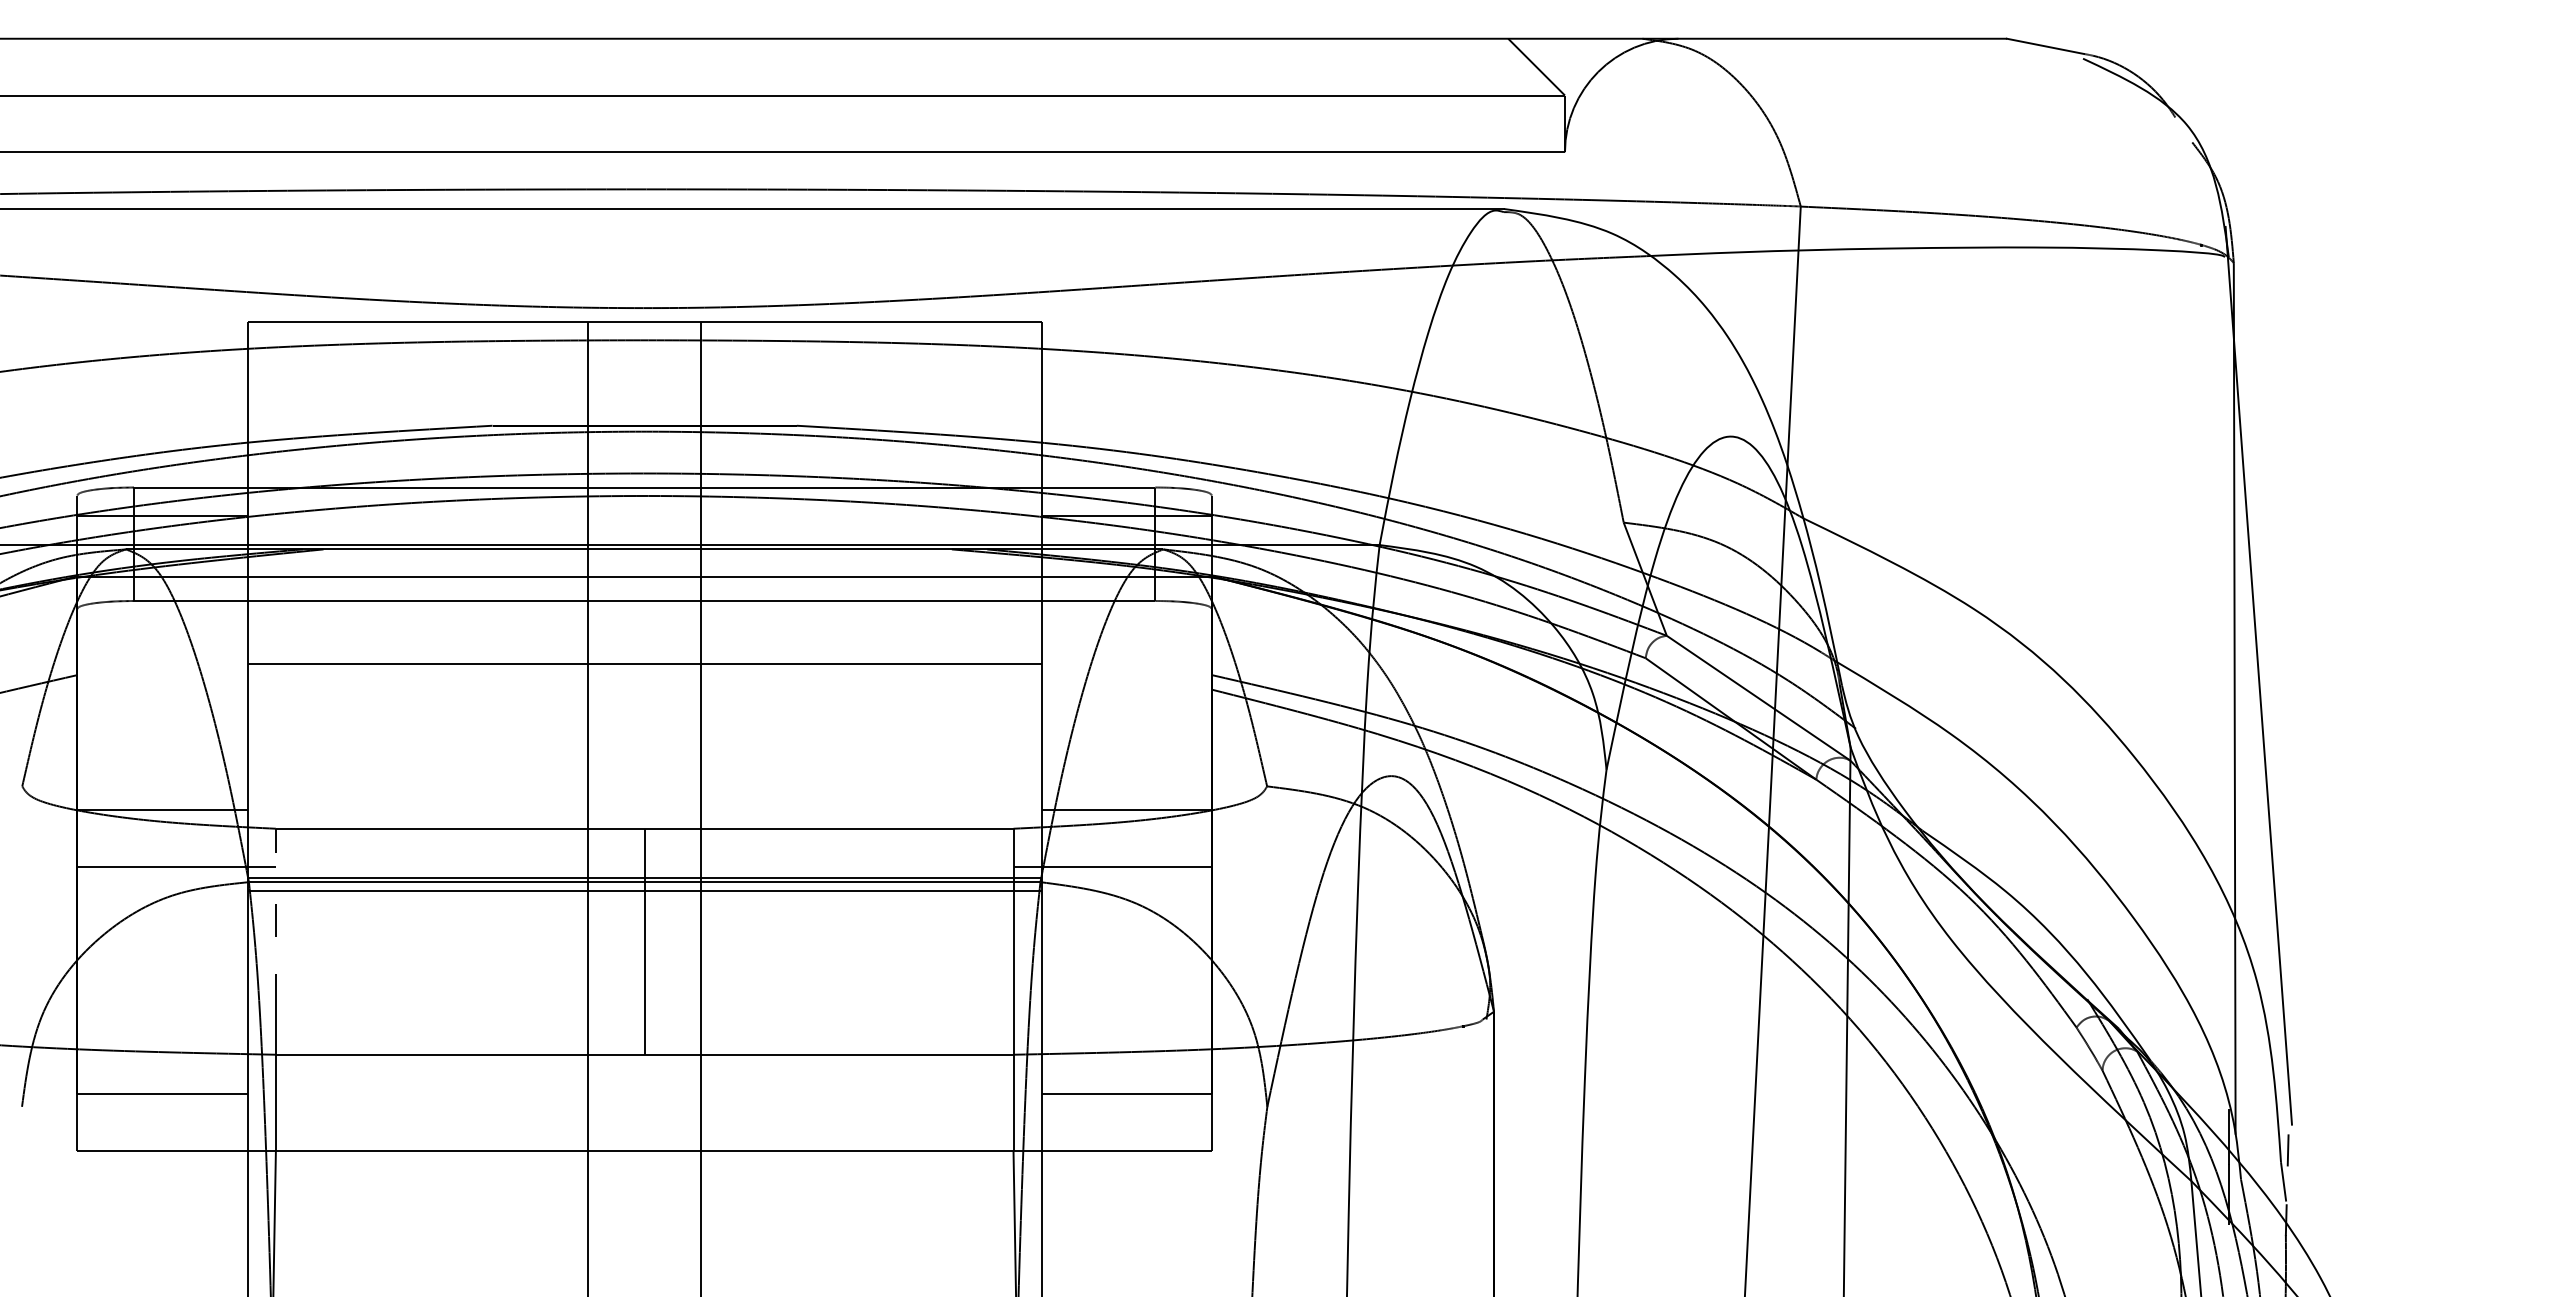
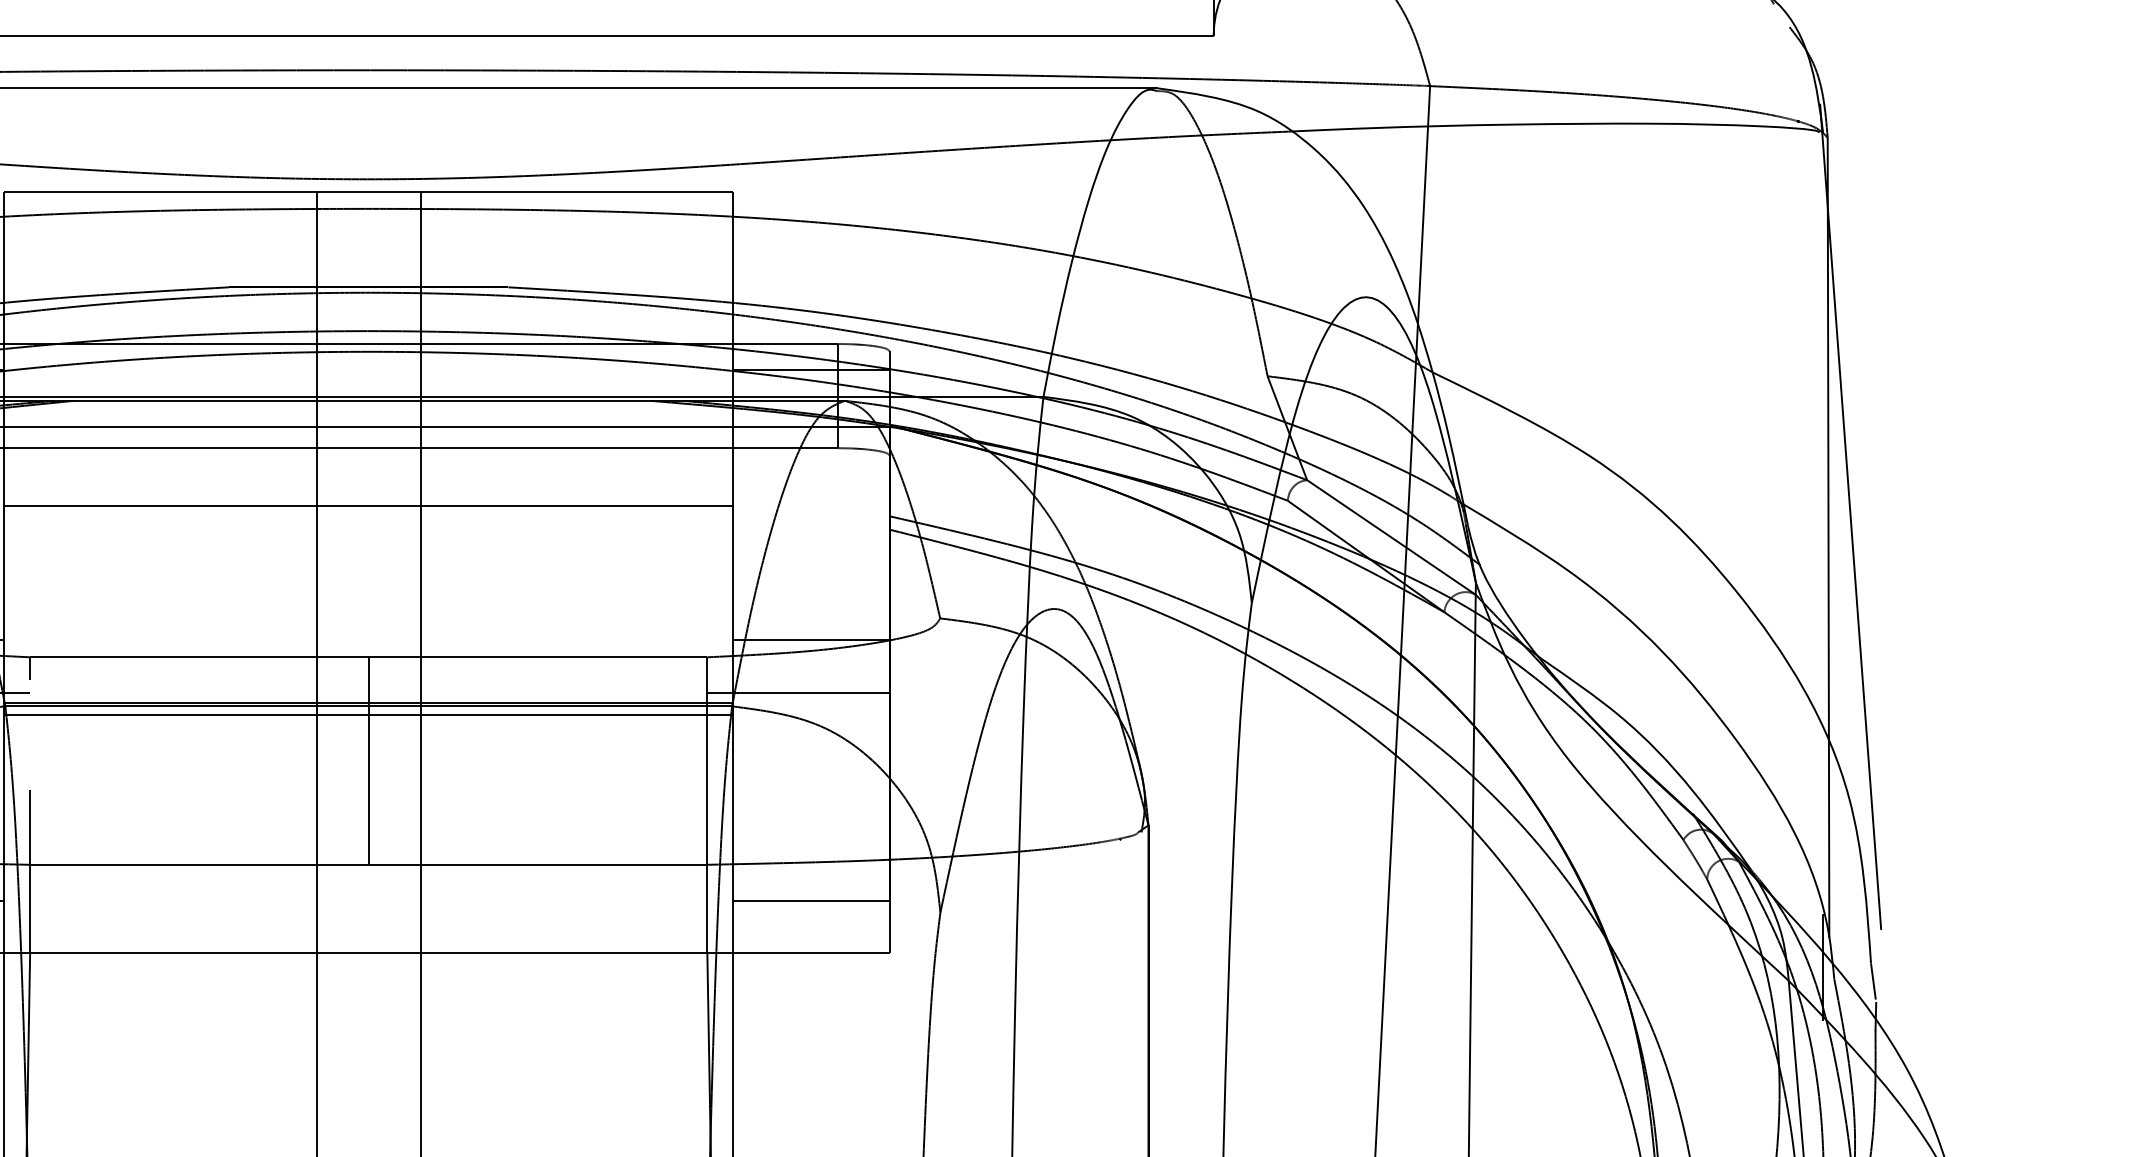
line: (275, 920) -> (29, 741), removed
line: (2287, 1150) -> (1876, 952), removed

